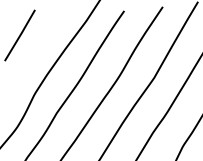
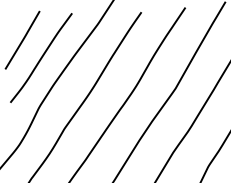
curve: (36, 50) -> (41, 57), added

